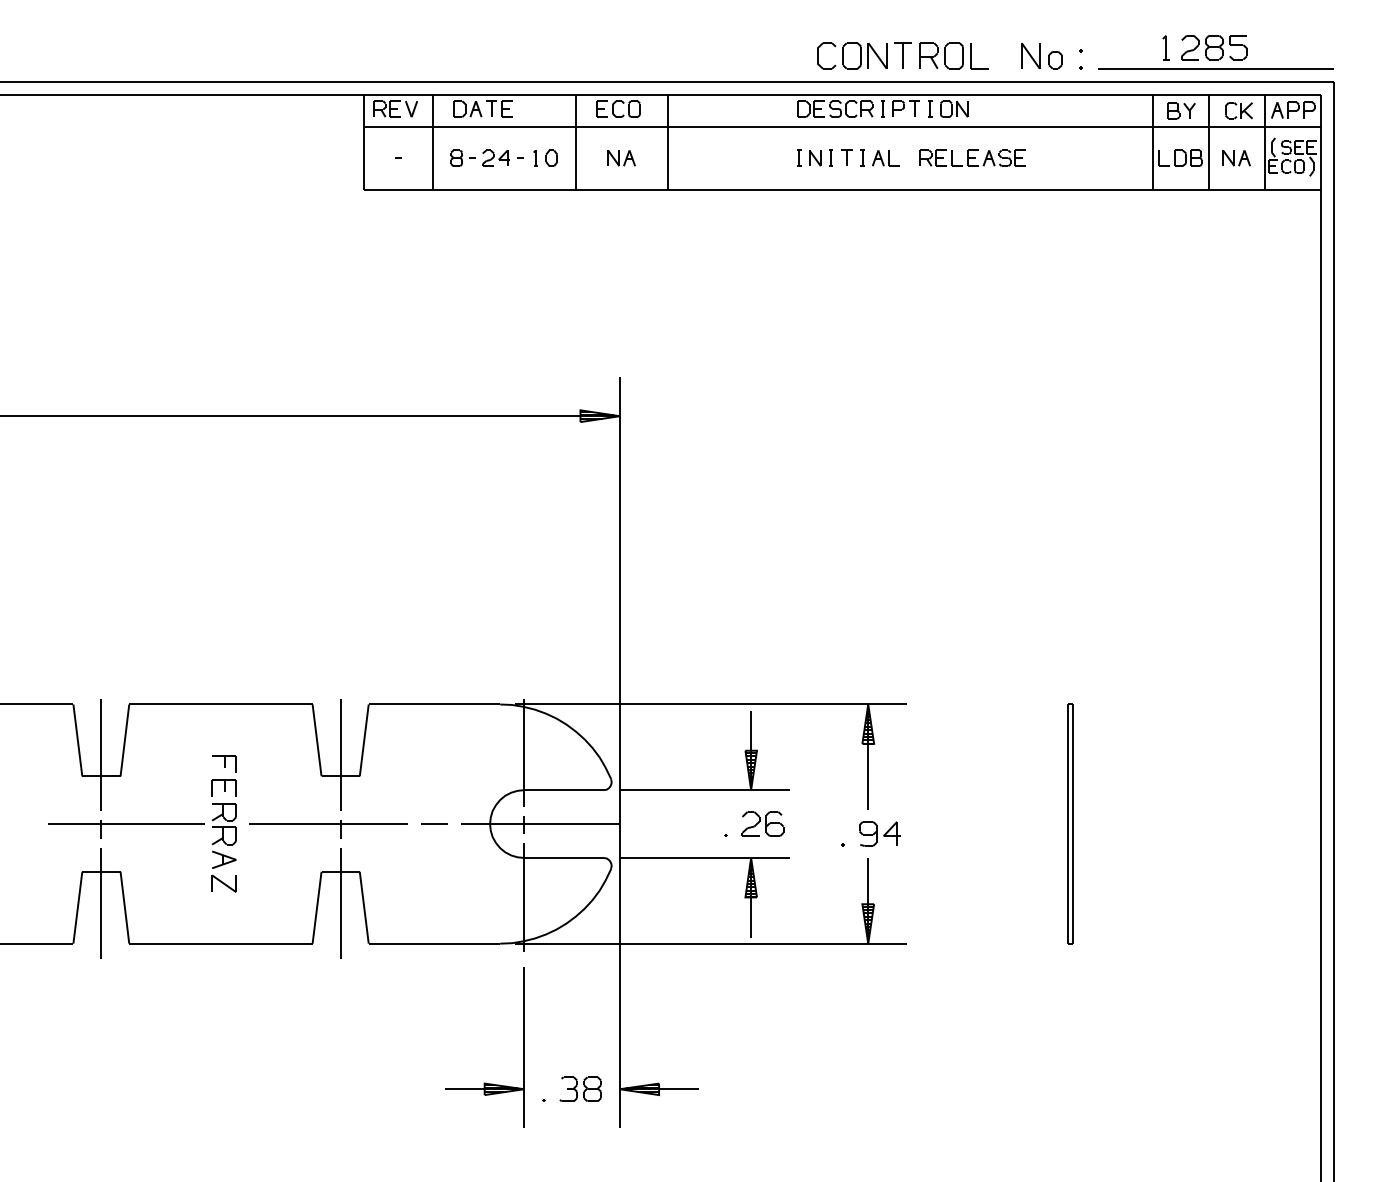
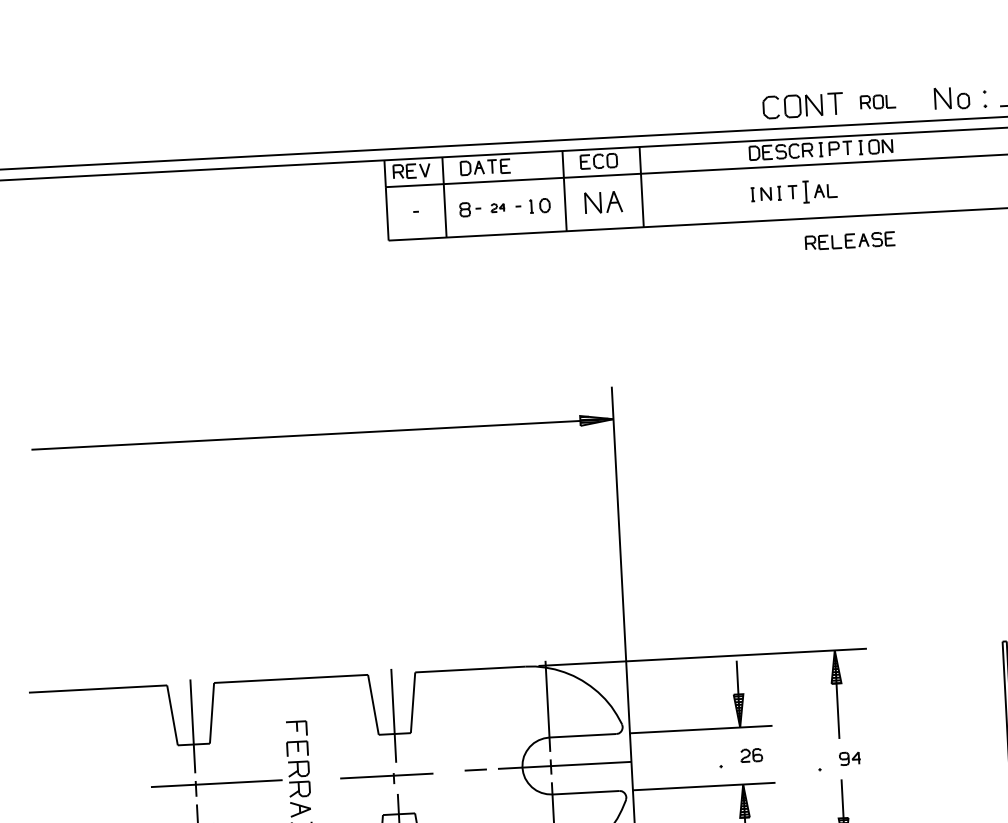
part: (953, 55) -> (877, 101), size x0.6
part: (495, 157) -> (497, 207), size x0.6
part: (862, 157) -> (805, 191), size x1.6
part: (972, 157) -> (849, 240), moved
part: (621, 158) -> (603, 202), size x1.6
part: (762, 823) -> (751, 755), size x0.6
part: (328, 829) -> (386, 779), size x0.7
part: (879, 833) -> (849, 758), size x0.6

